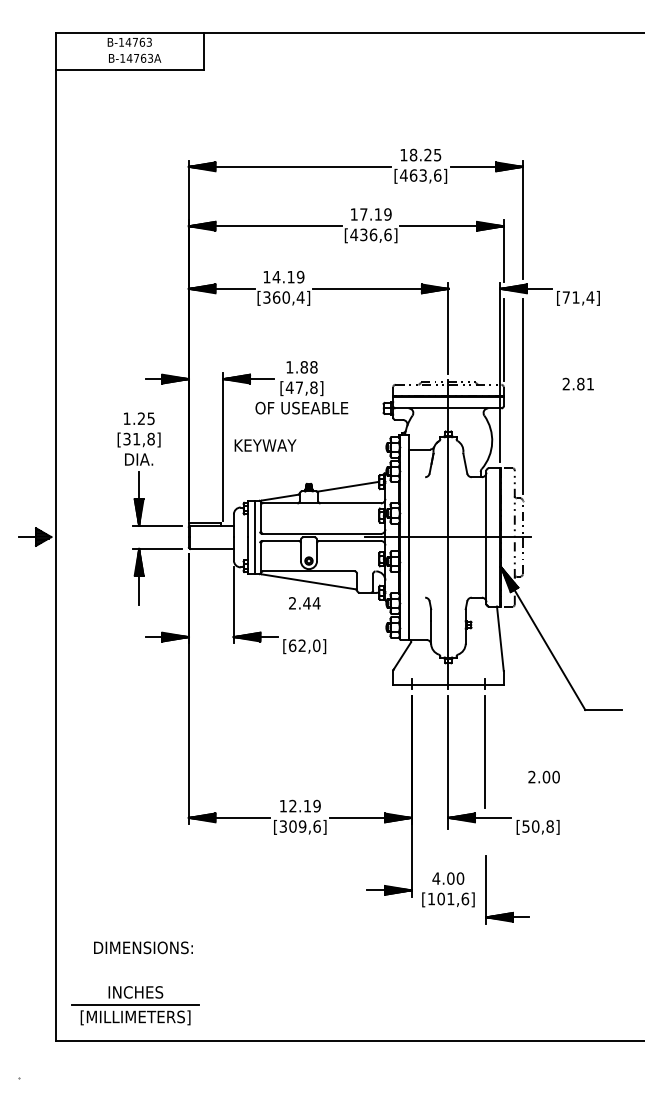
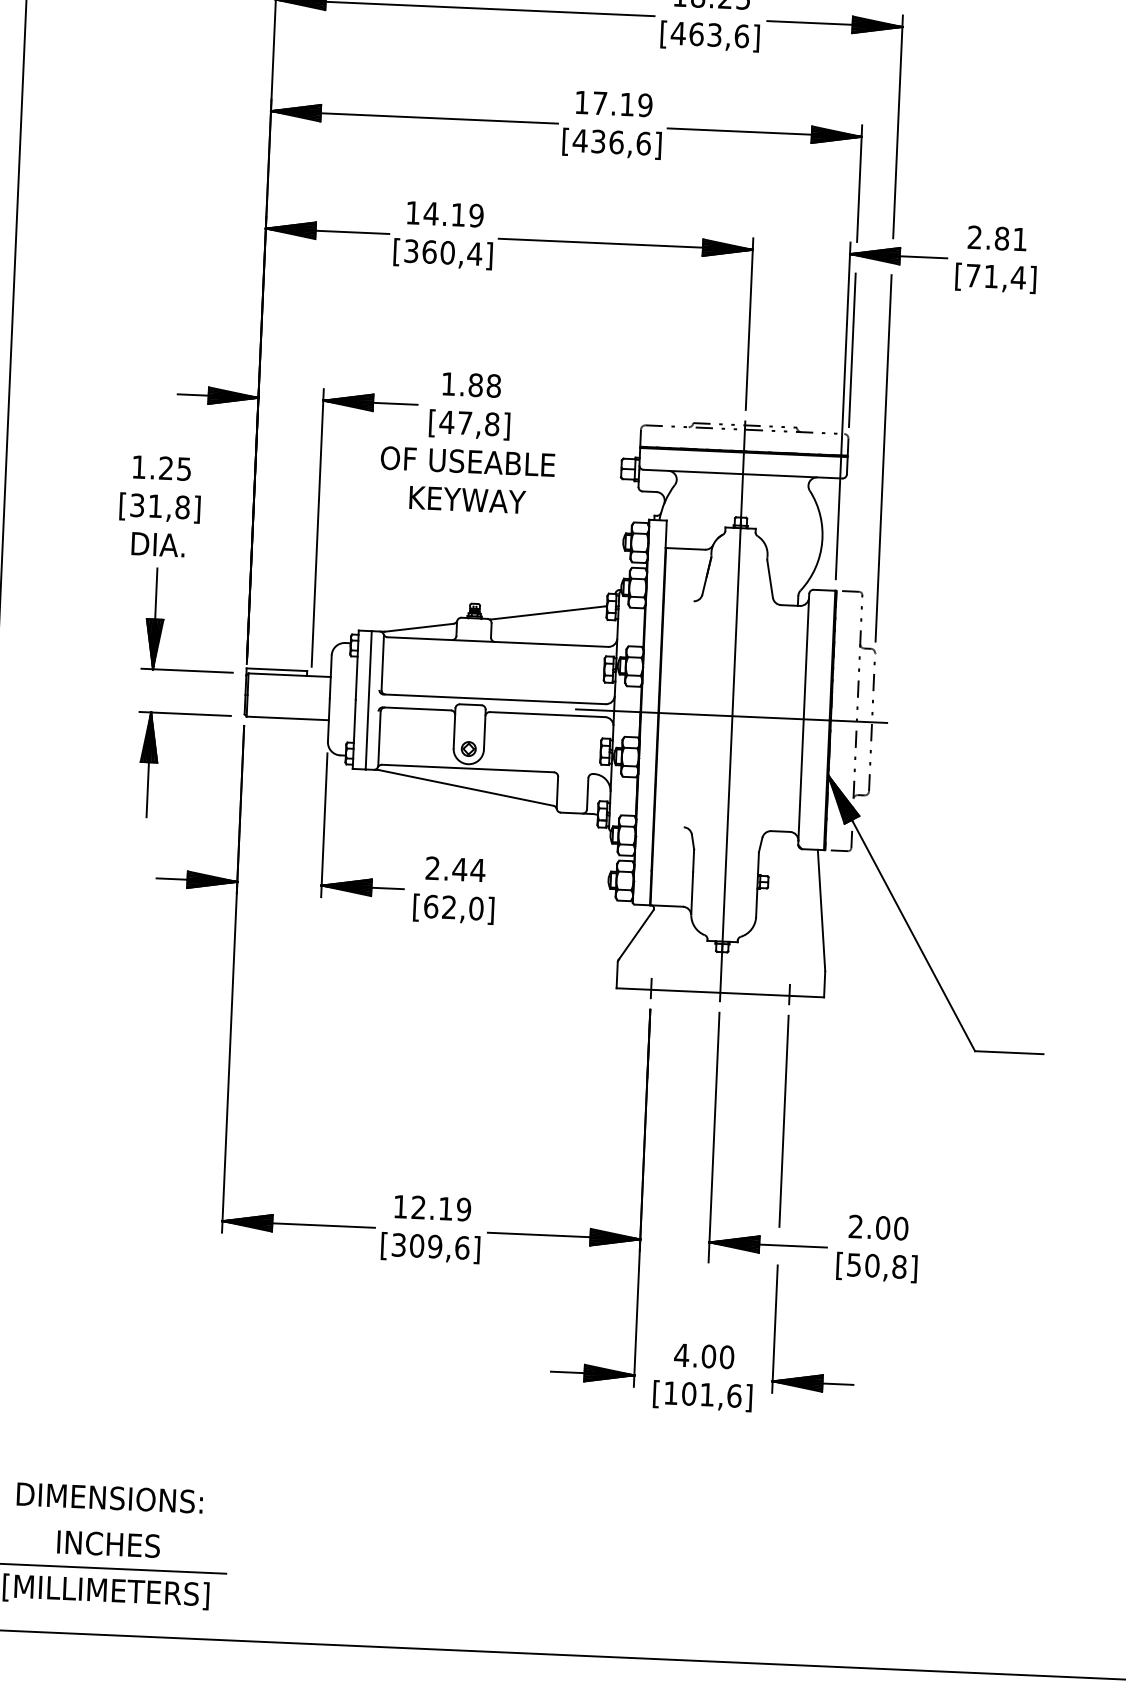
text: (577, 383) -> (995, 237), moved
text: (265, 445) -> (467, 499), moved
text: (304, 603) -> (455, 869), moved
text: (543, 776) -> (877, 1226), moved
part: (486, 889) -> (775, 1329), moved
text: (143, 947) -> (110, 1497), moved

